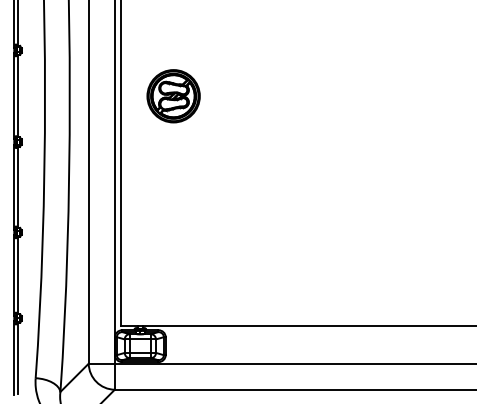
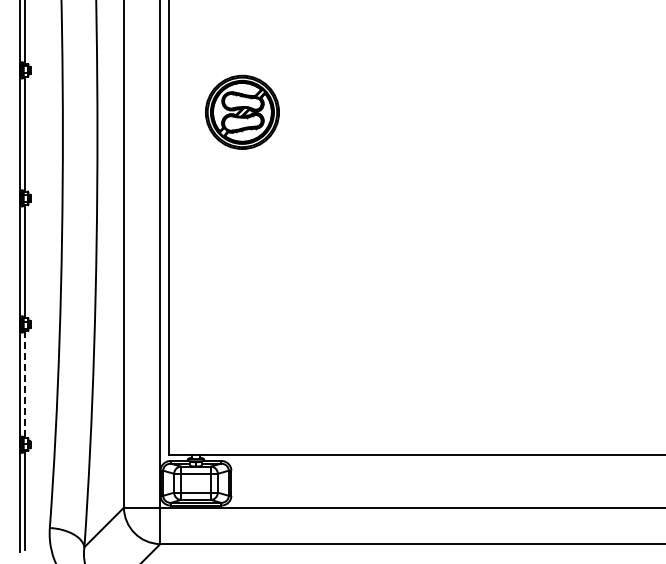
part: (173, 95) -> (242, 111), moved
line: (17, 275) -> (24, 384), solid -> dashed

